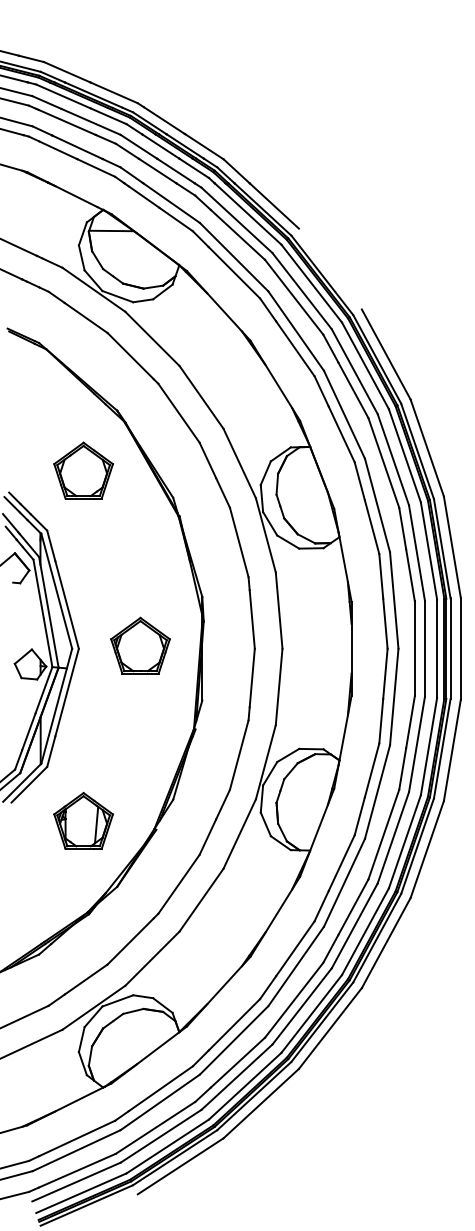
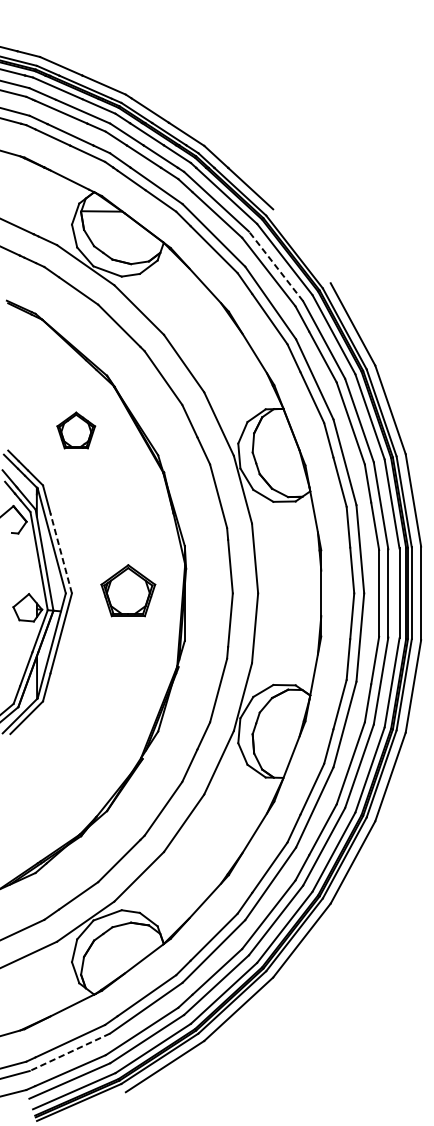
line: (301, 290) -> (275, 265), solid -> dashed
part: (83, 470) -> (76, 430), size x0.7
line: (66, 604) -> (60, 552), solid -> dashed
part: (83, 820) -> (76, 750), removed
line: (76, 1150) -> (69, 1052), solid -> dashed

